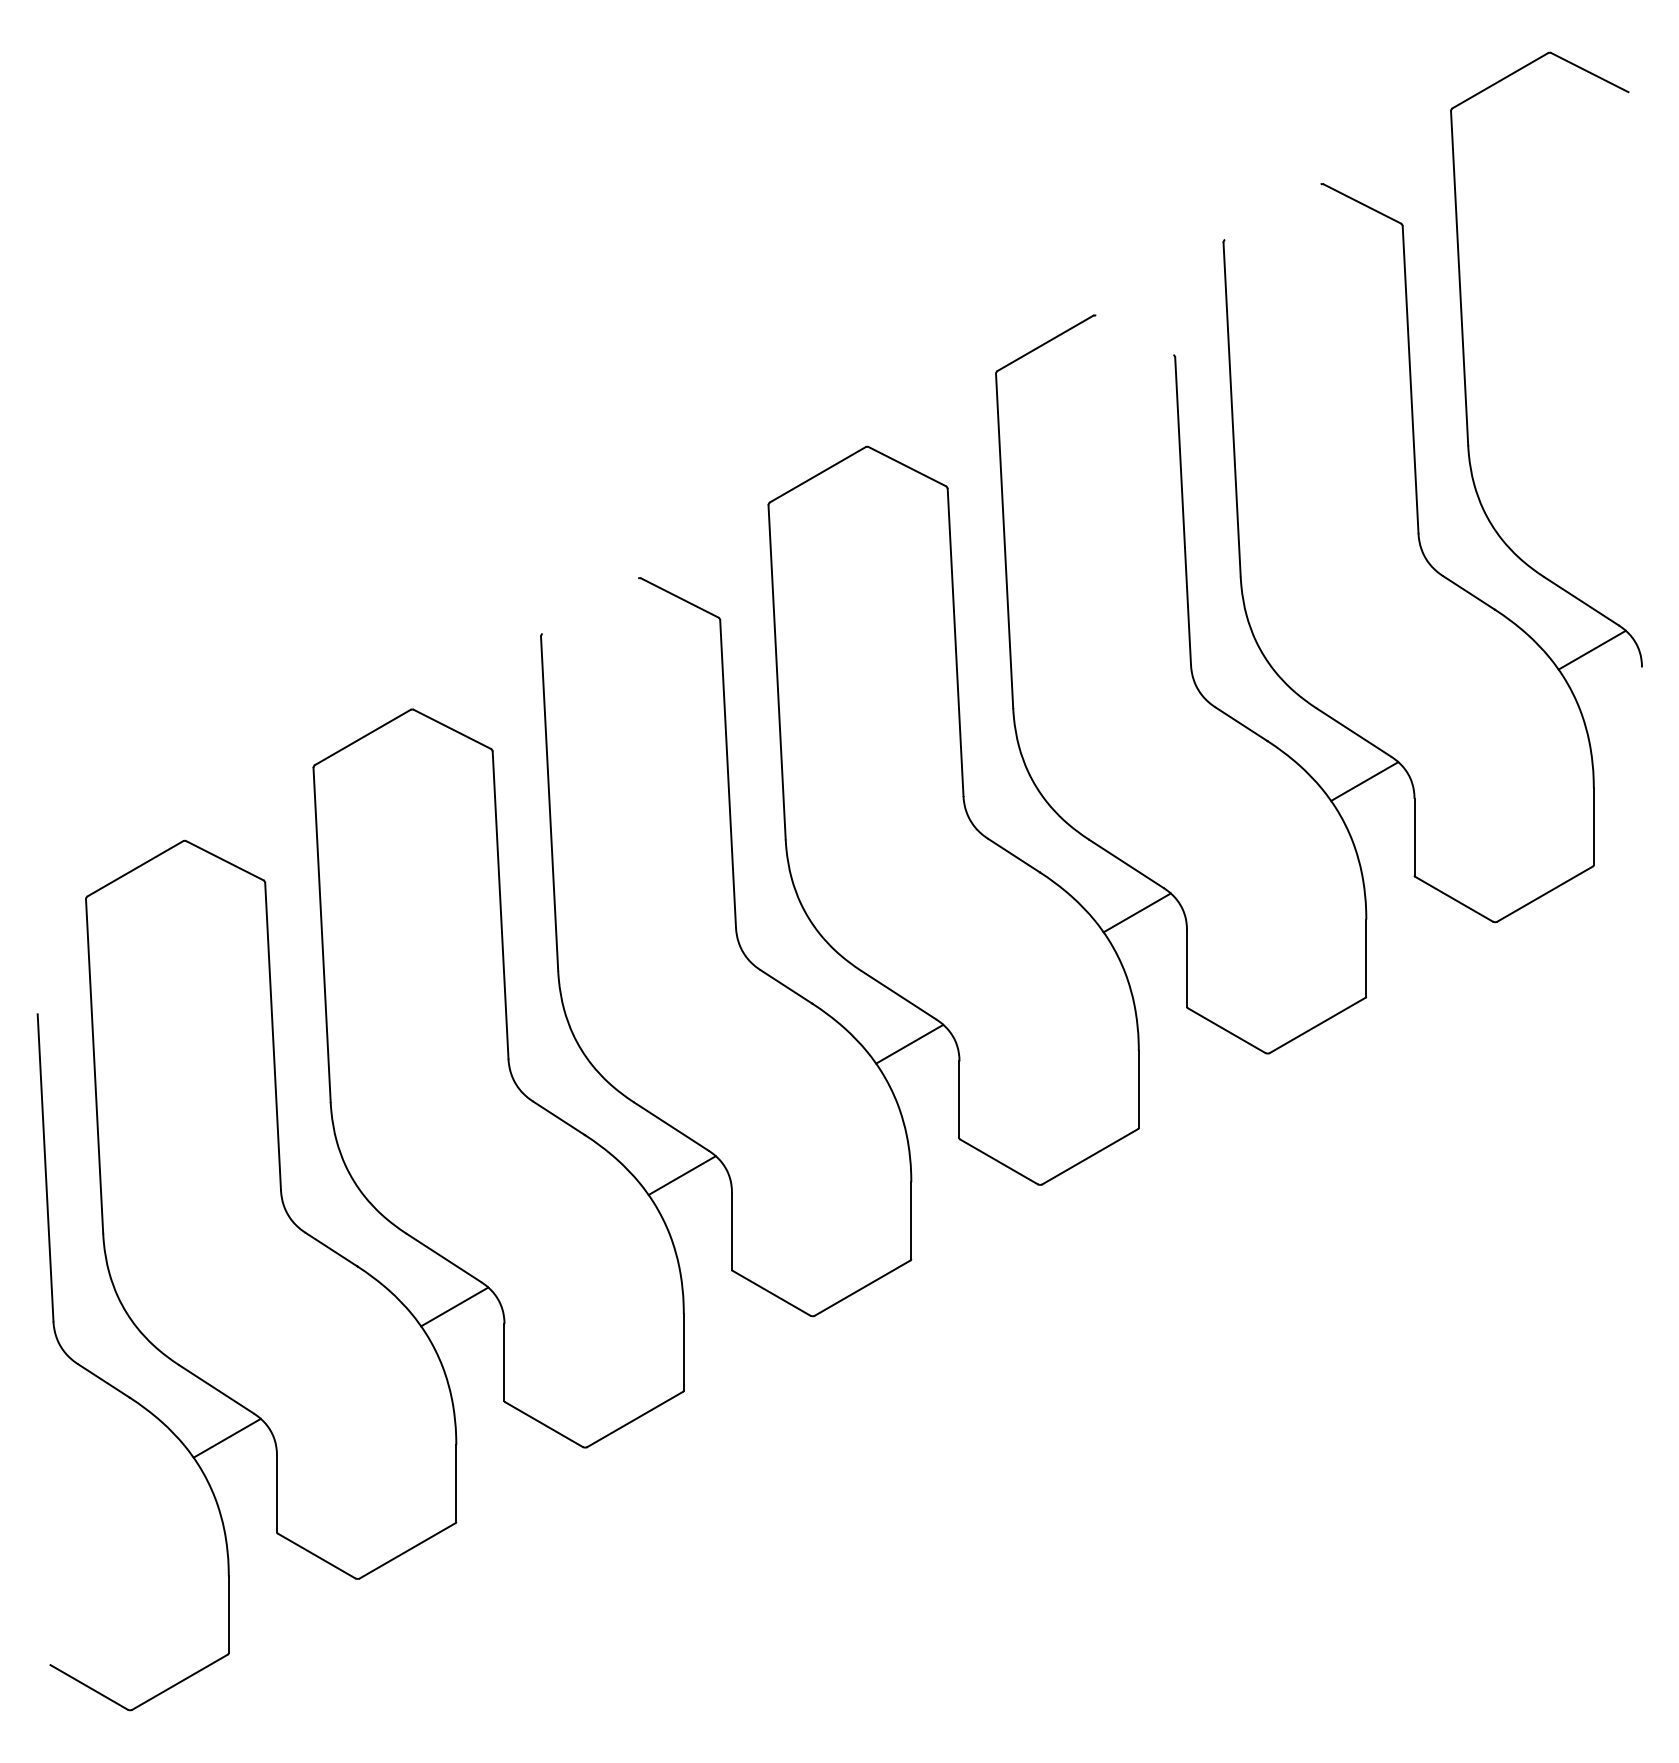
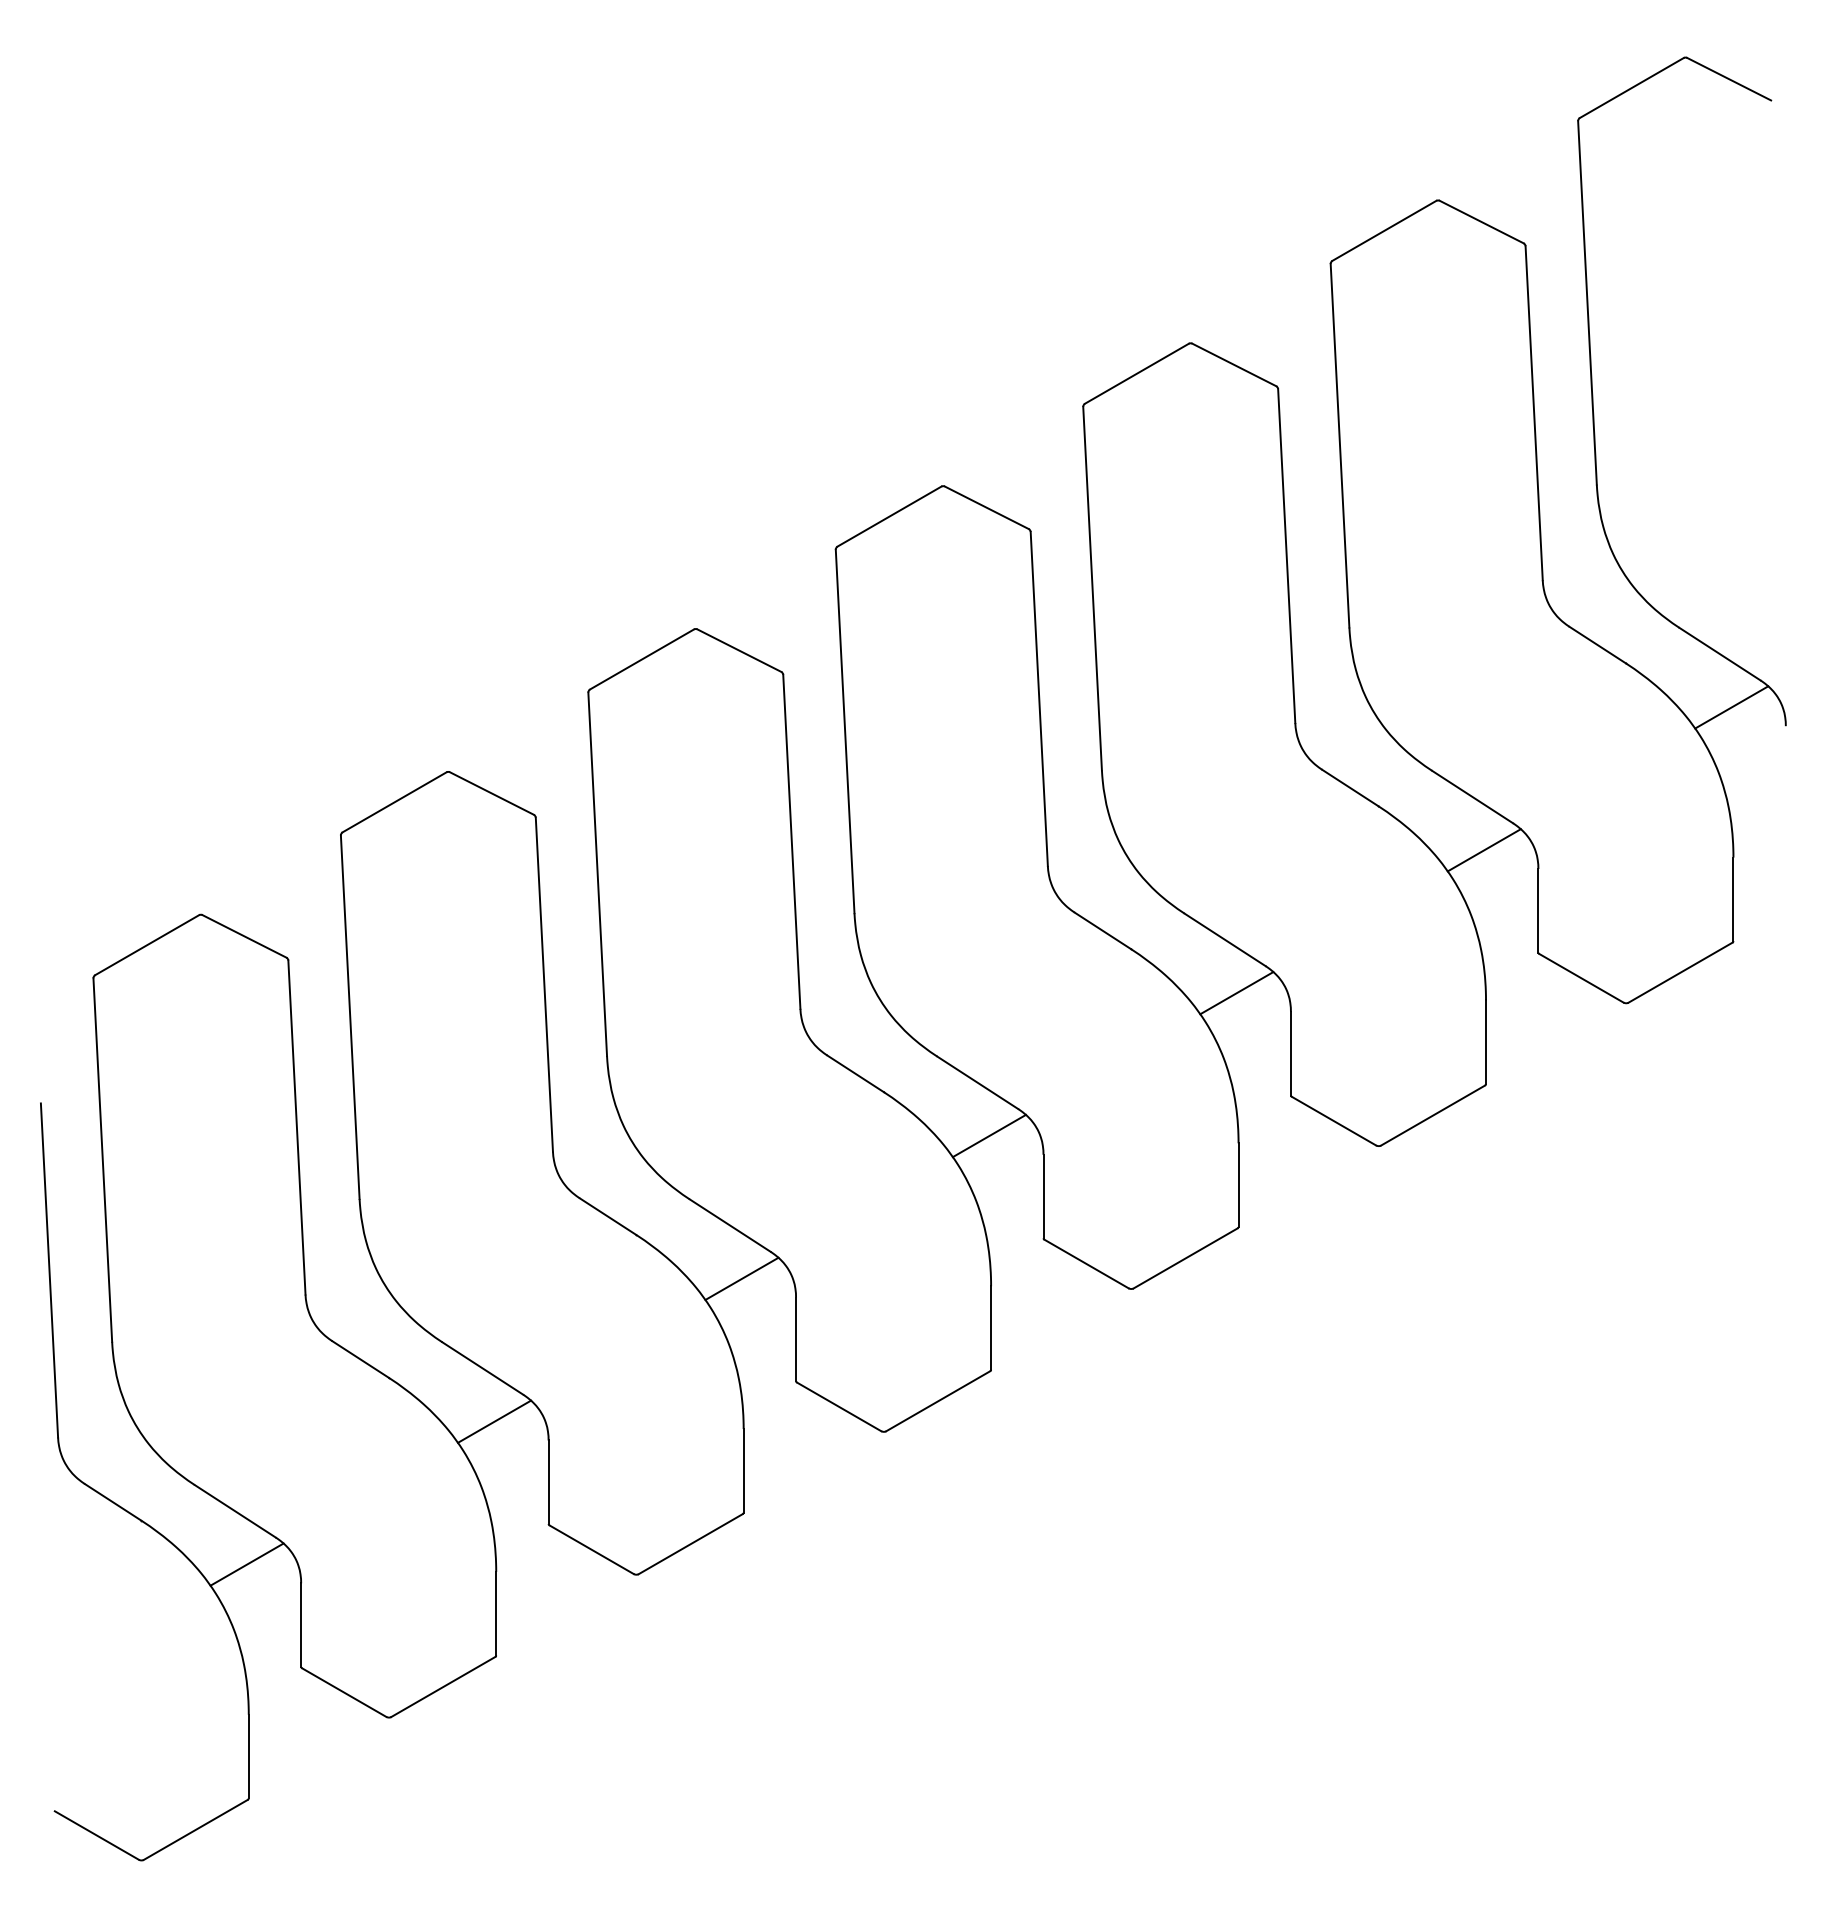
line: (1272, 211) -> (1384, 230), added
line: (1135, 334) -> (1234, 364), added
line: (590, 606) -> (642, 659), added

